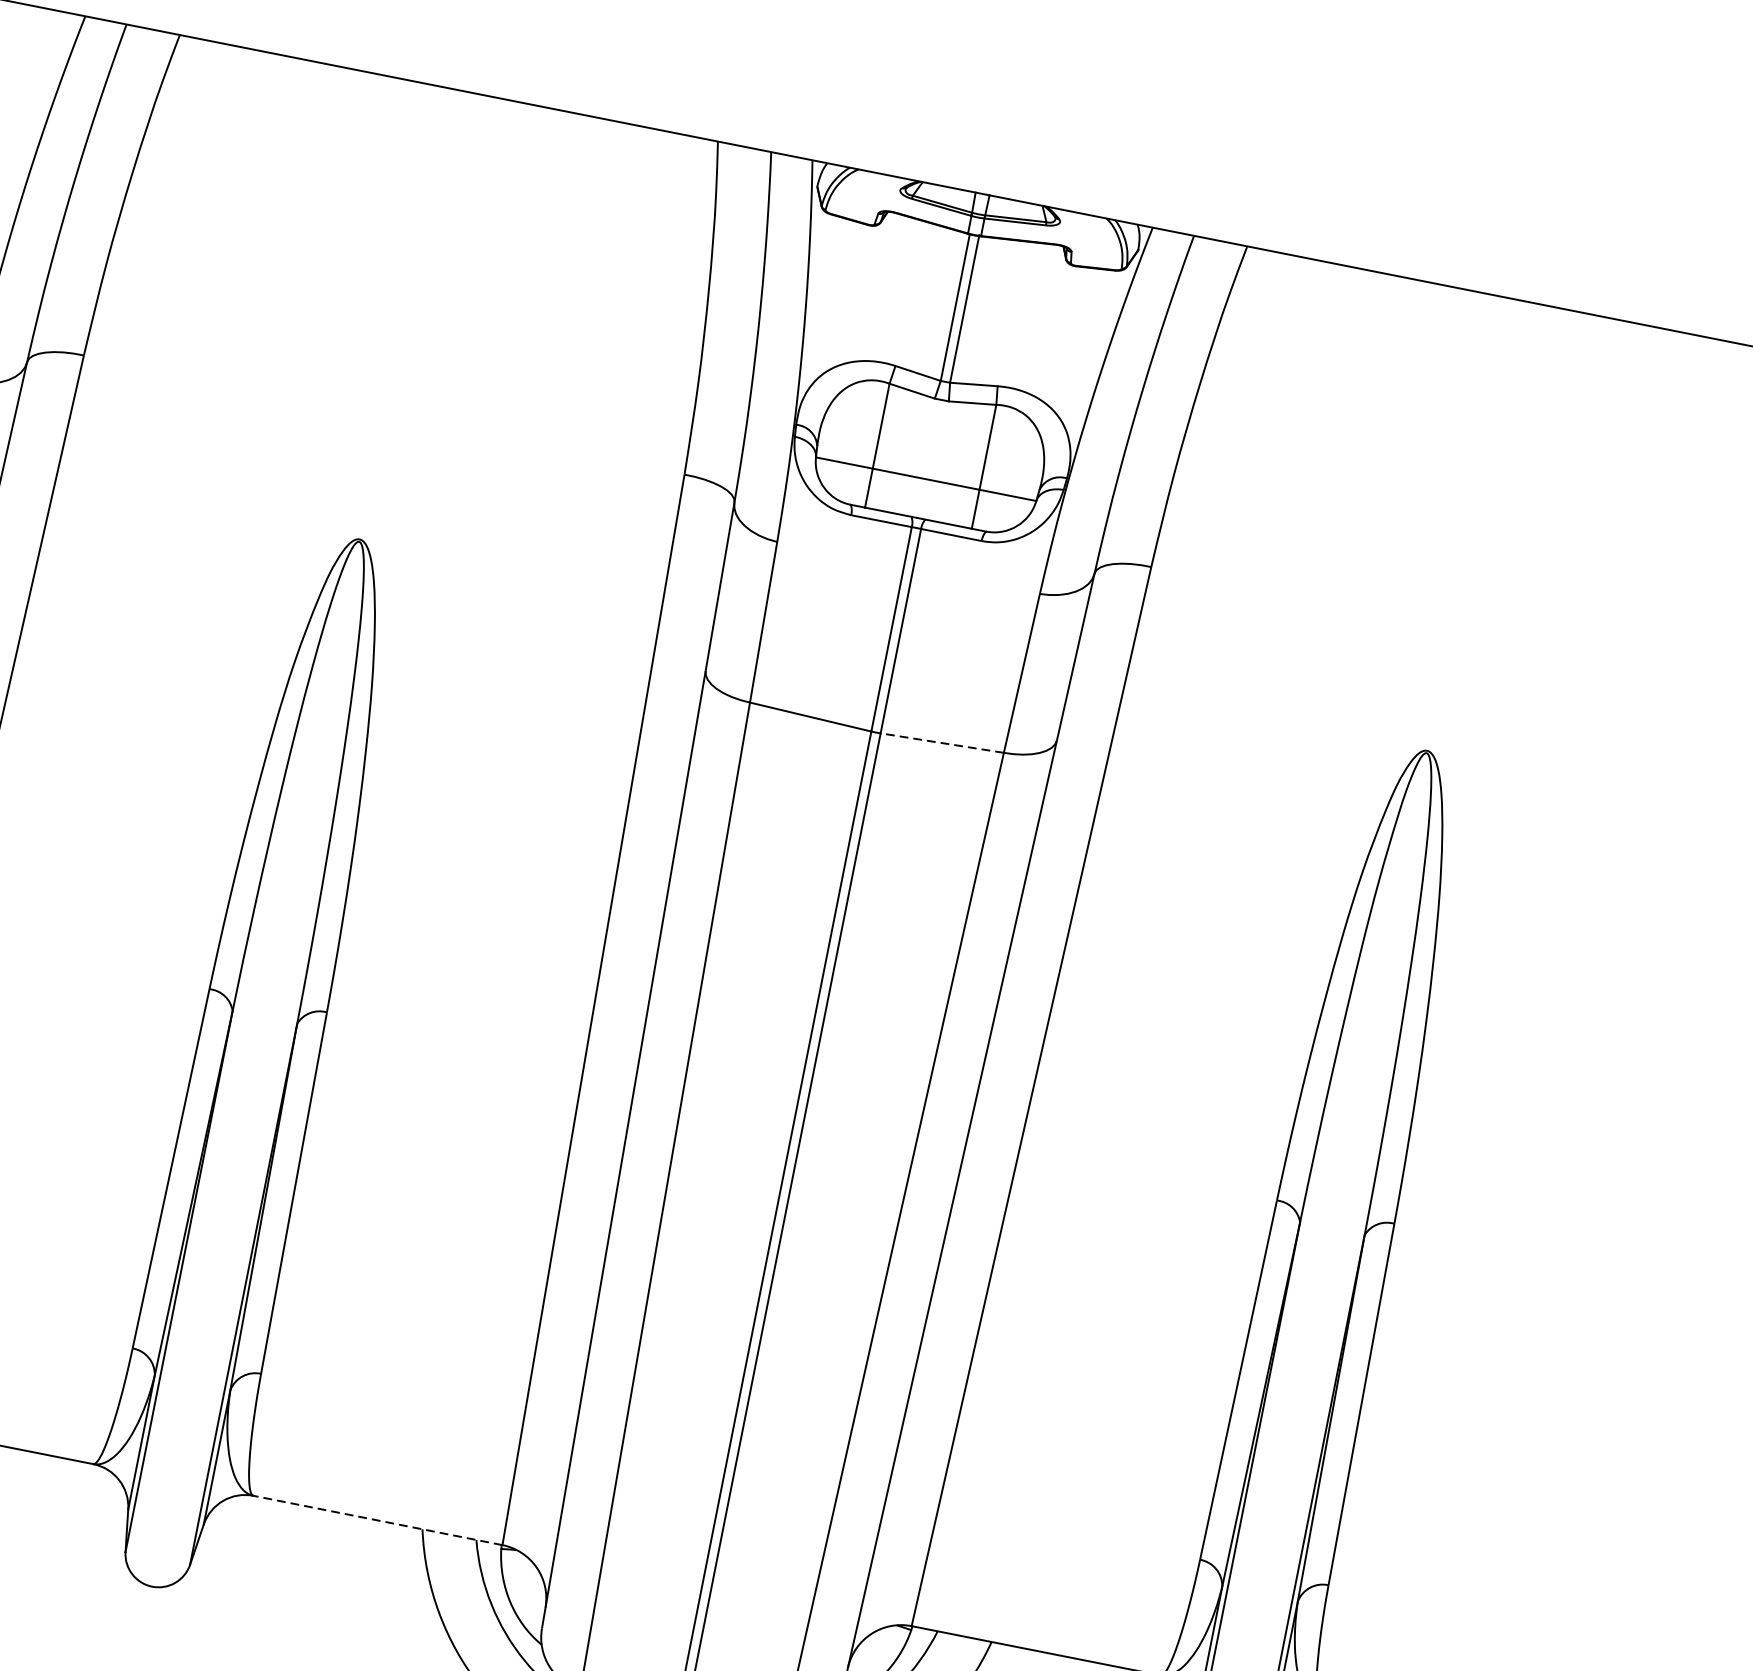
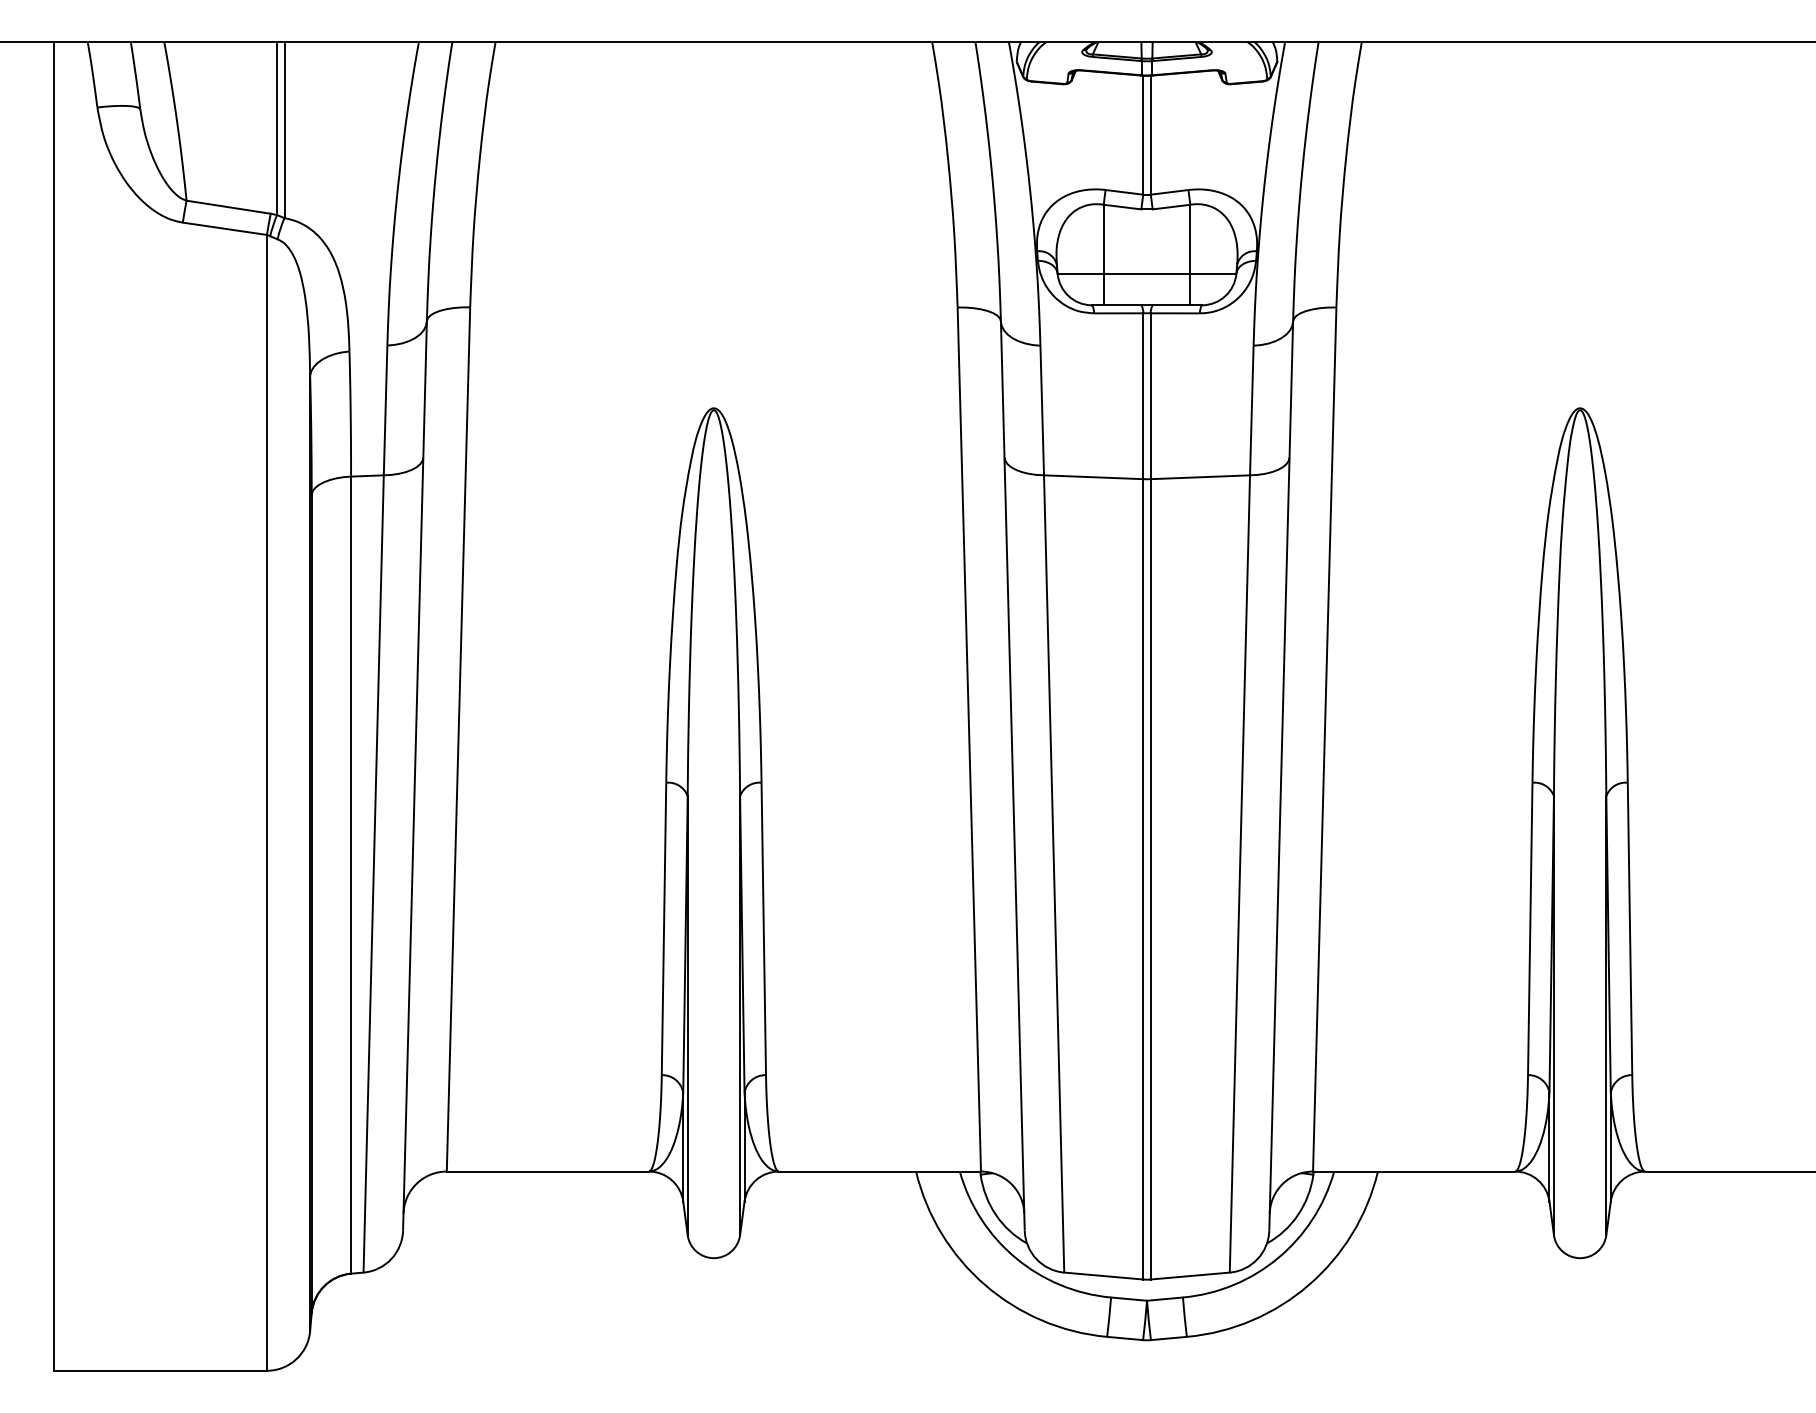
line: (942, 743) -> (1200, 477), dashed -> solid
line: (377, 1520) -> (879, 1171), dashed -> solid

